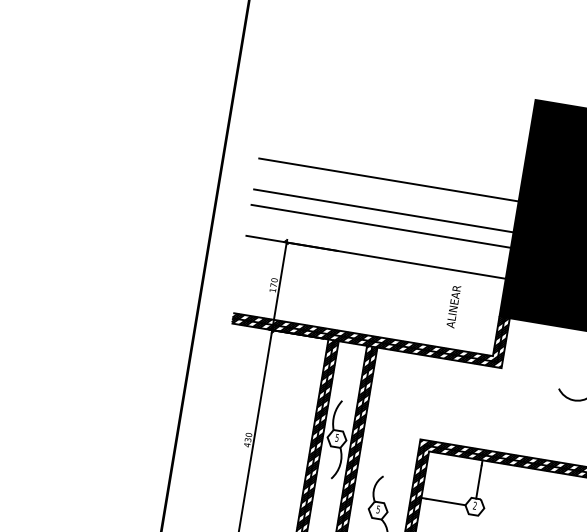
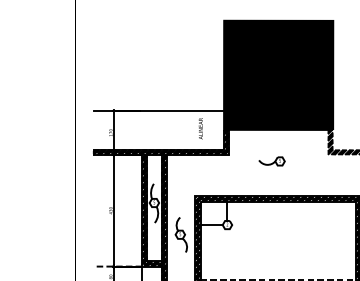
line: (388, 179) -> (158, 71), removed
line: (383, 210) -> (158, 87), removed
line: (380, 226) -> (158, 95), removed

